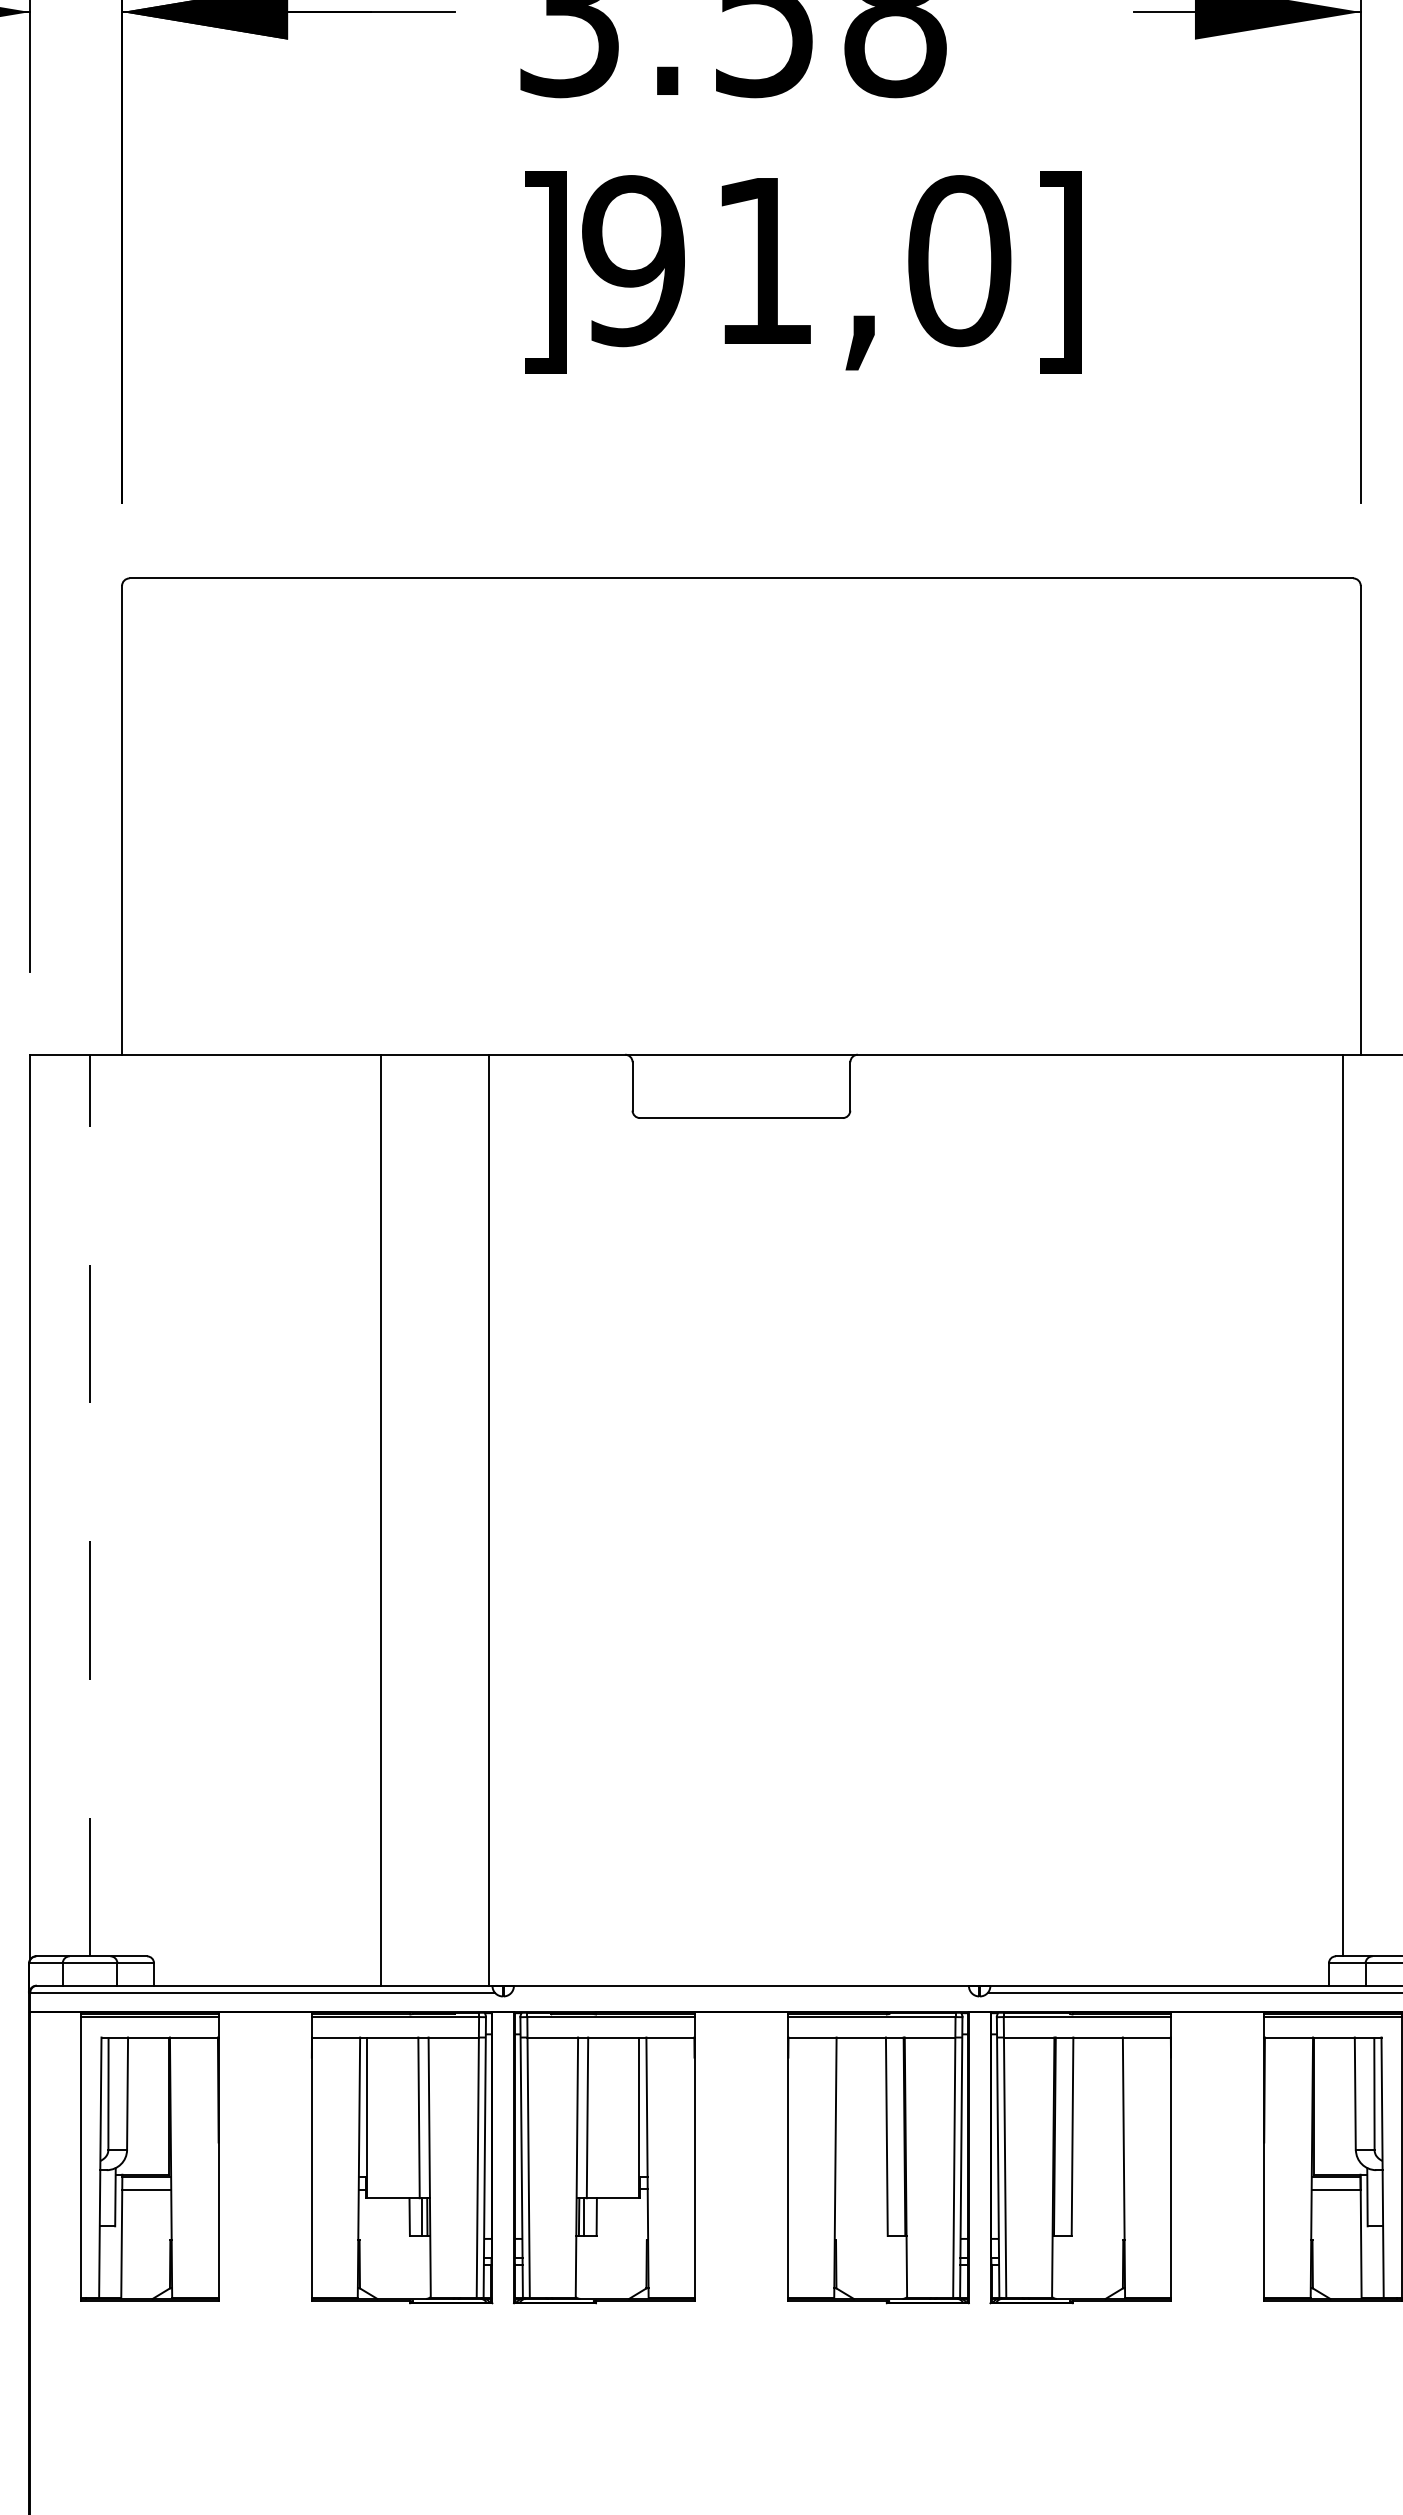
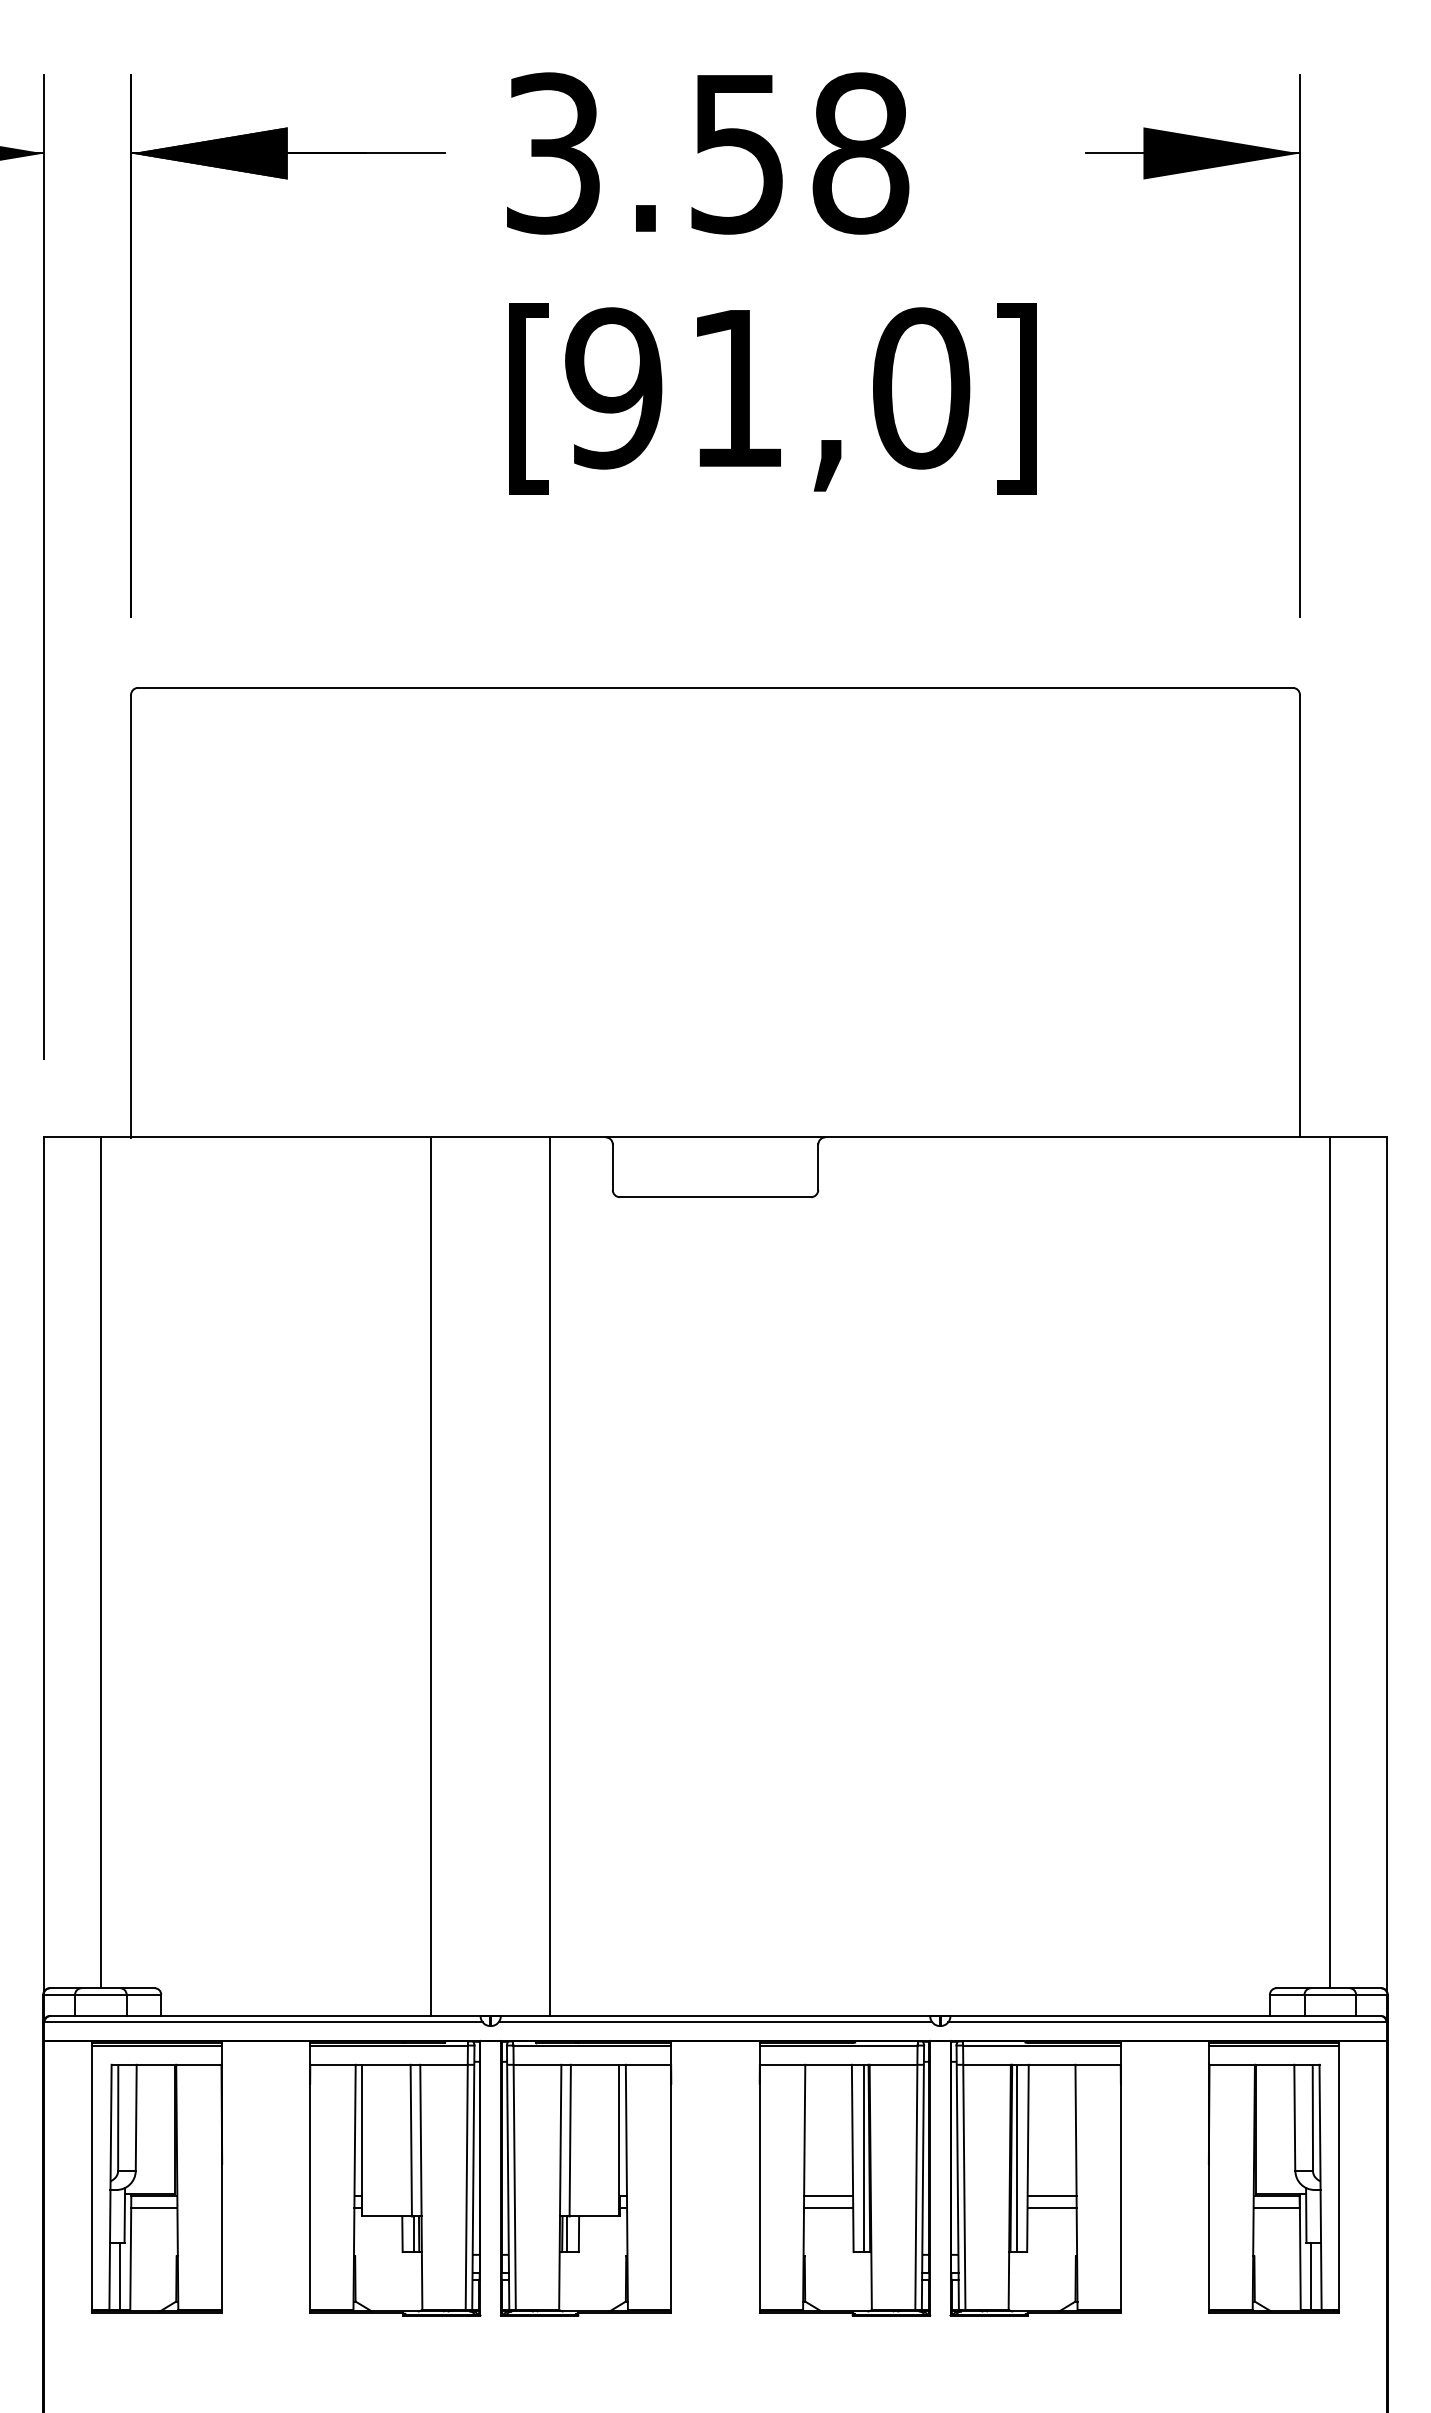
text: (544, 271) -> (529, 398), ] -> [
line: (89, 1505) -> (100, 1562), dashed -> solid
line: (1343, 1505) -> (1330, 1562), moved
line: (381, 1520) -> (431, 1576), moved
line: (489, 1520) -> (550, 1576), moved
line: (741, 1992) -> (715, 2022), added
line: (898, 2136) -> (863, 2158), added
line: (1061, 2136) -> (1017, 2158), added
line: (861, 2176) -> (828, 2195), added
line: (1097, 2176) -> (1051, 2195), added
line: (861, 2188) -> (828, 2207), added
line: (1097, 2189) -> (1051, 2208), added
line: (110, 2261) -> (120, 2276), added
line: (1371, 2261) -> (1310, 2276), added

